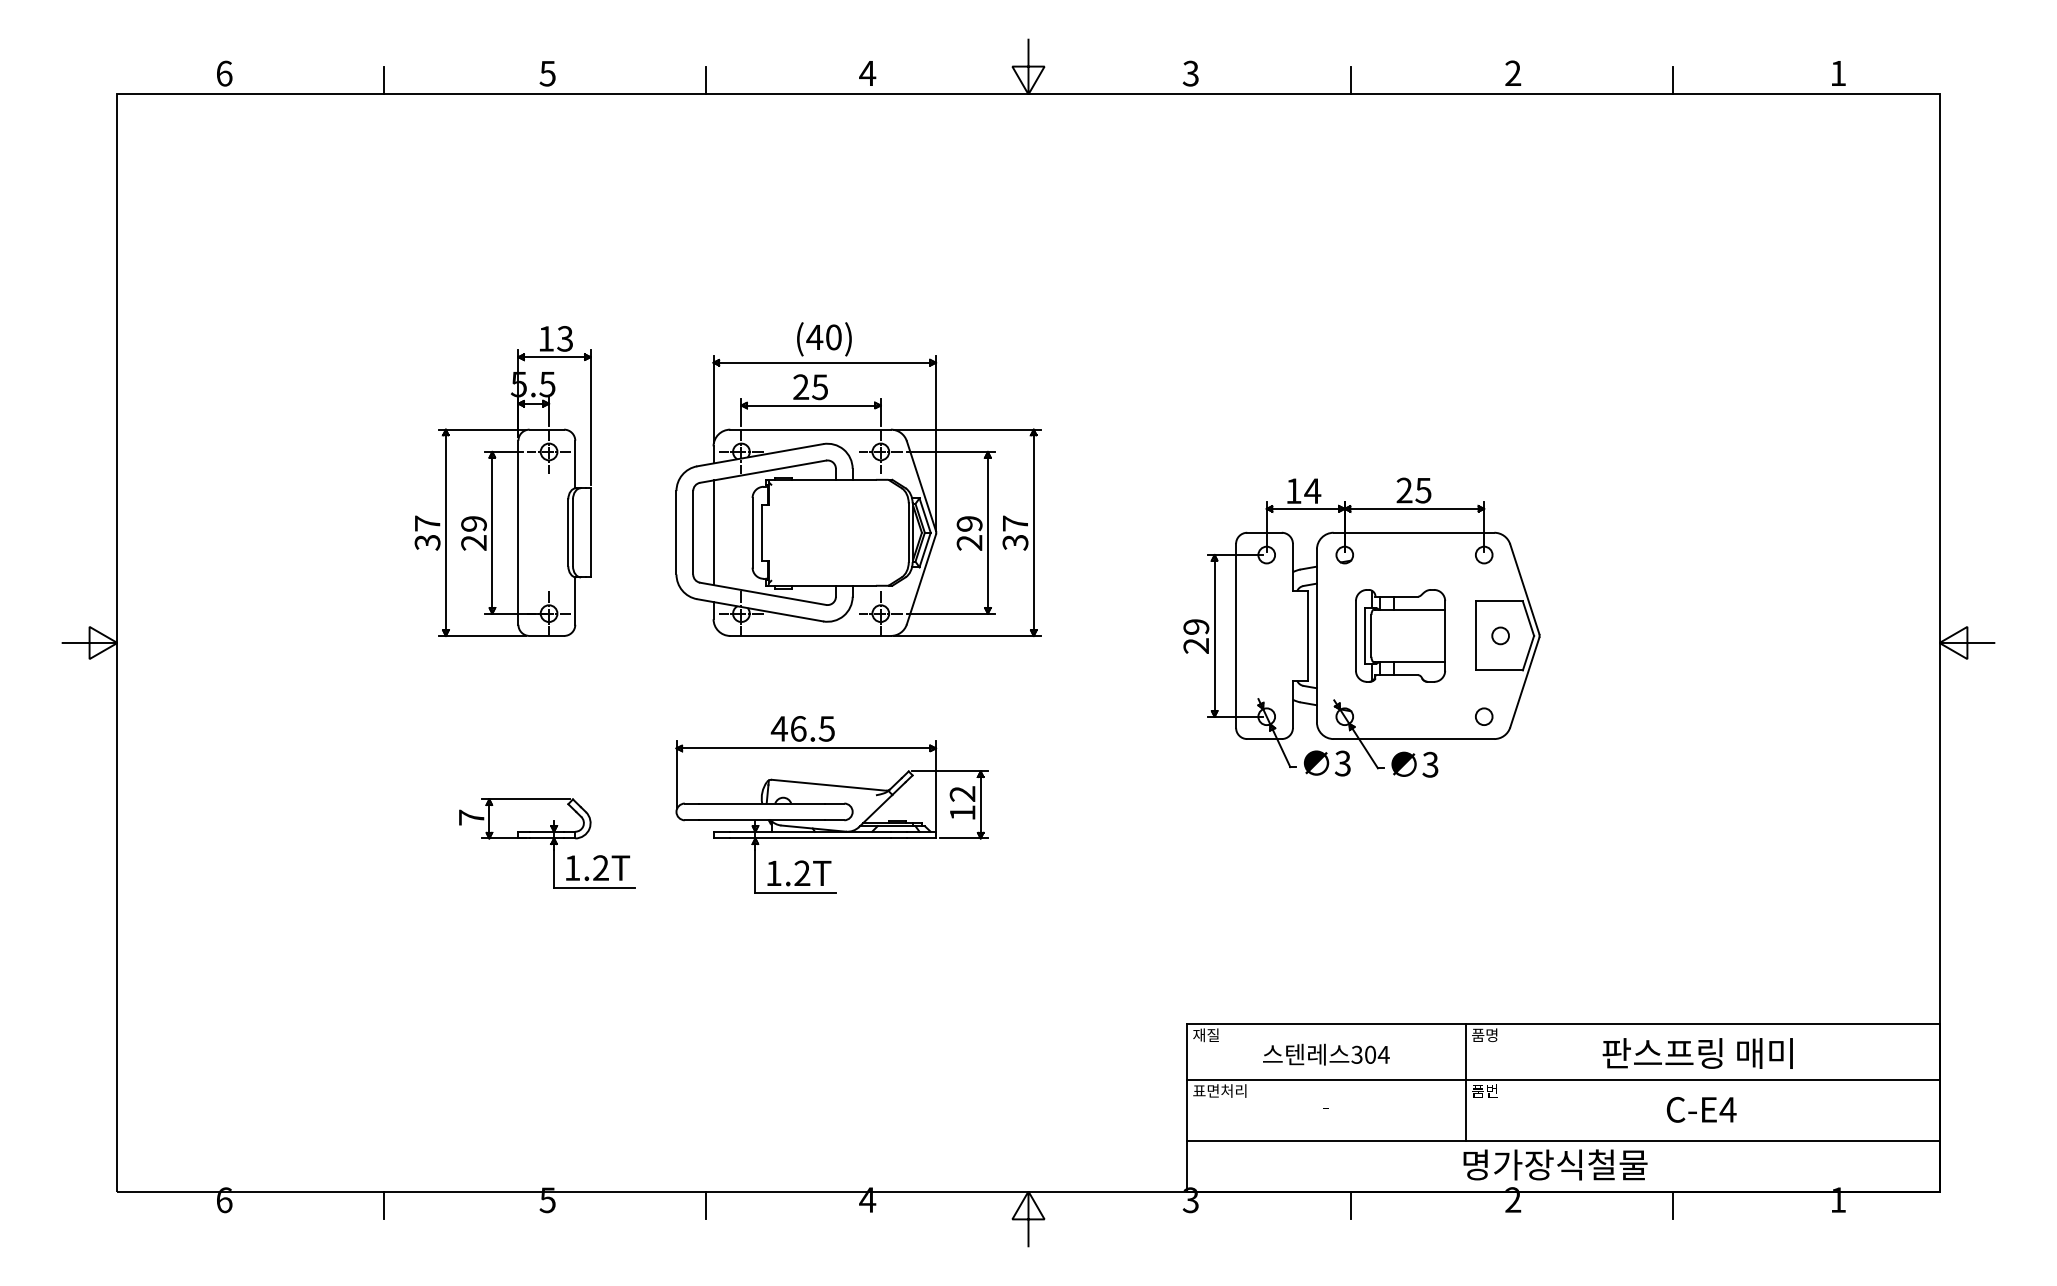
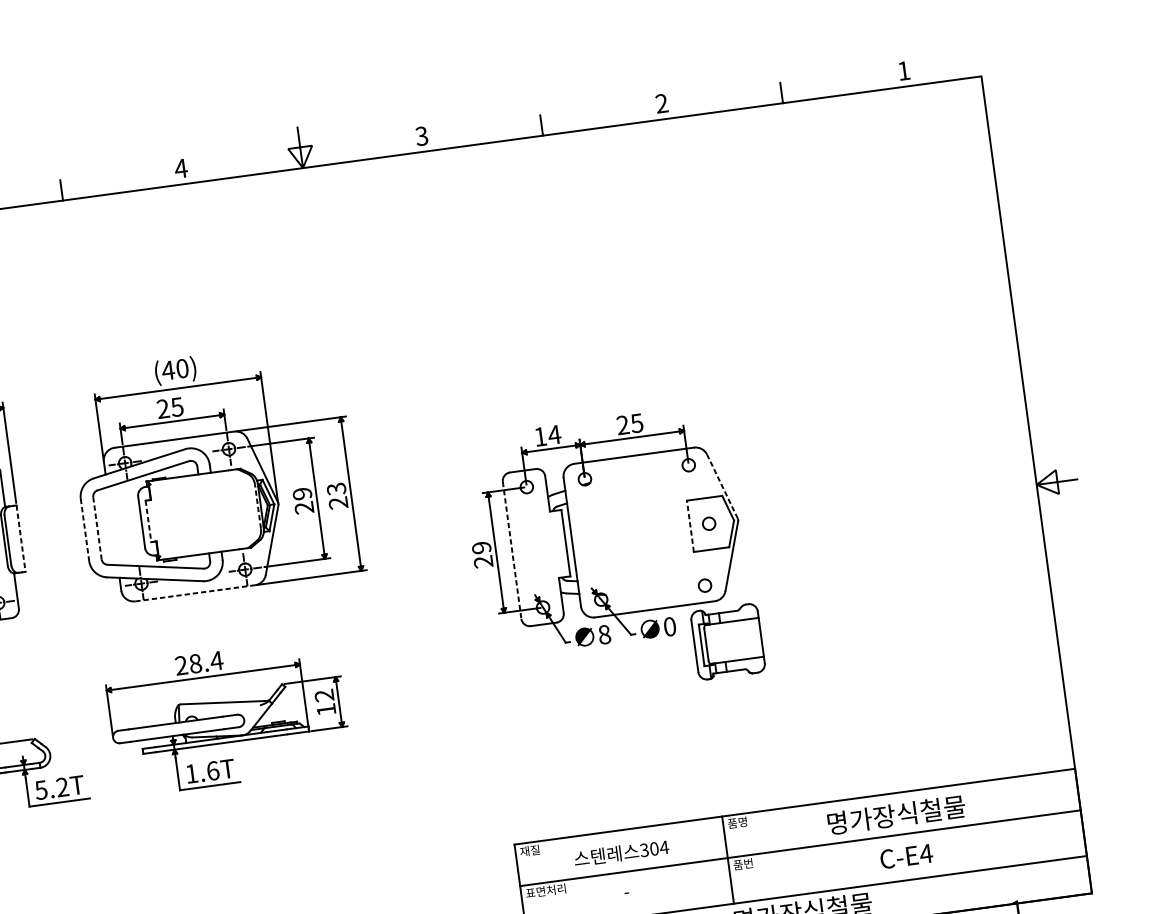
line: (590, 532) -> (20, 538), solid -> dashed
line: (676, 532) -> (84, 529), solid -> dashed
line: (693, 532) -> (97, 528), solid -> dashed
line: (713, 532) -> (112, 526), removed
line: (761, 532) -> (148, 521), solid -> dashed
line: (908, 532) -> (257, 506), solid -> dashed
text: (1015, 532) -> (337, 495), 37 -> 23
line: (1524, 588) -> (722, 486), solid -> dashed
line: (811, 635) -> (195, 592), solid -> dashed
line: (1236, 635) -> (512, 550), solid -> dashed
part: (1400, 635) -> (727, 641), moved
line: (1475, 635) -> (690, 526), solid -> dashed
text: (802, 728) -> (198, 663), 46.5 -> 28.4
text: (1342, 763) -> (604, 634), 3 -> 8
text: (1430, 764) -> (669, 626), 3 -> 0
text: (572, 868) -> (41, 790), 1.2T -> 5.2T
text: (802, 873) -> (213, 771), 1.2T -> 1.6T
text: (1697, 1052) -> (897, 814), 판스프링 매미 -> 명가장식철물

